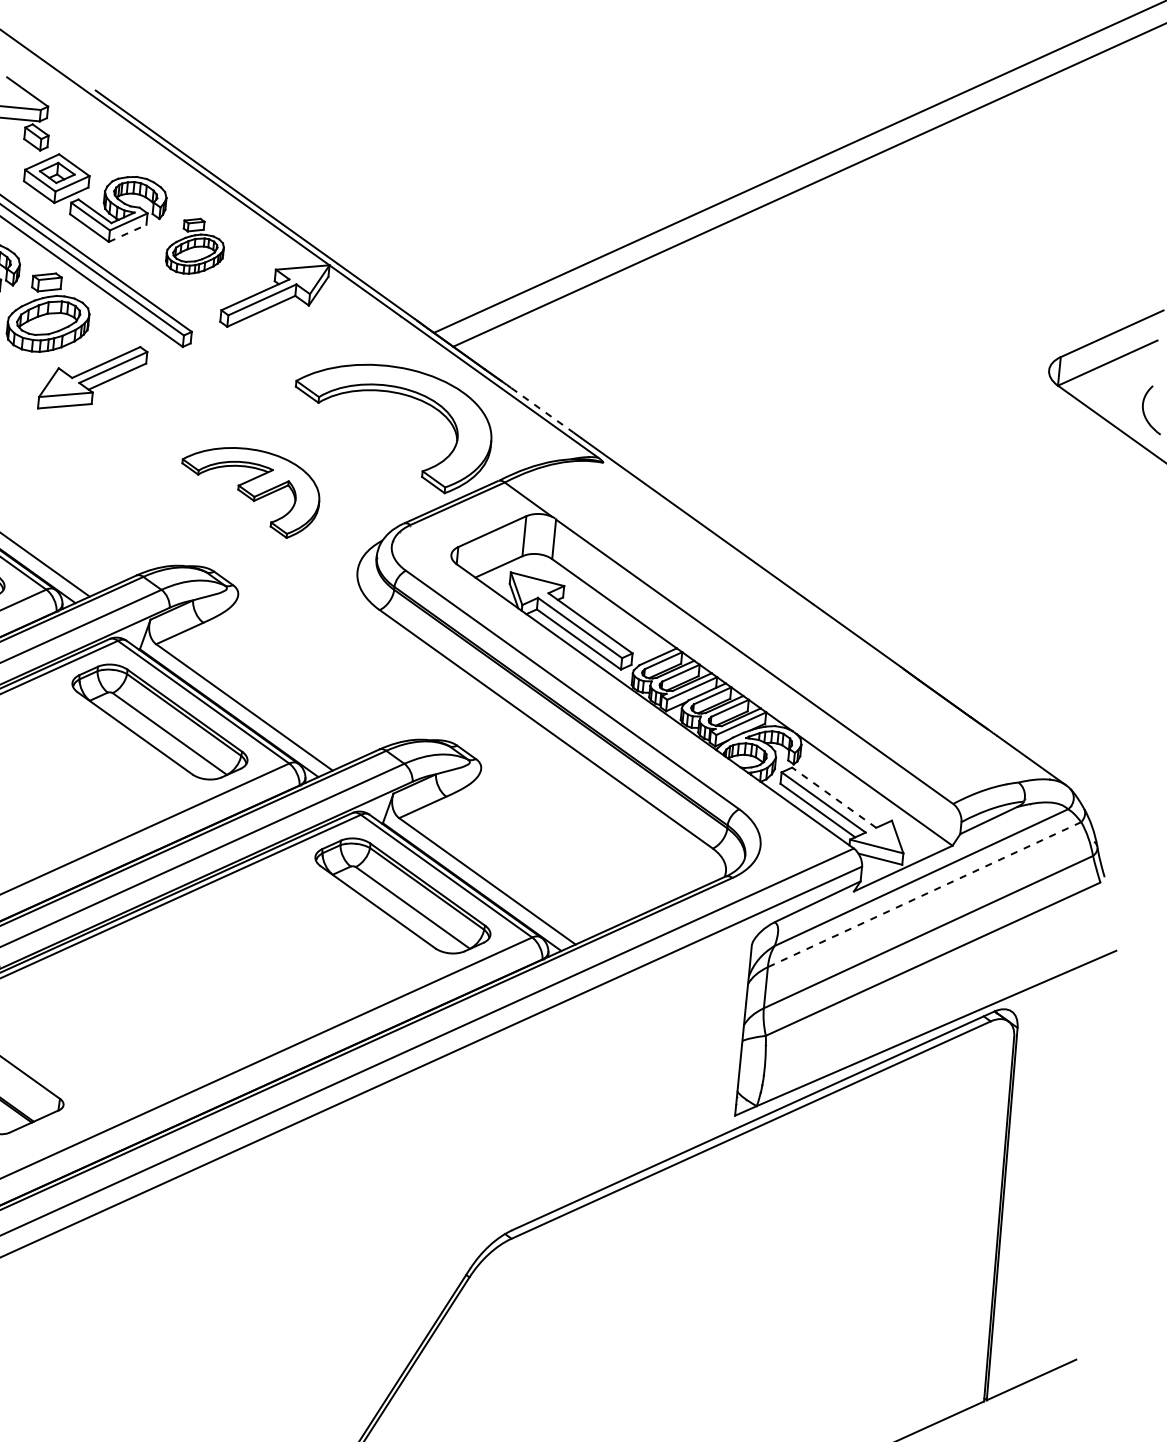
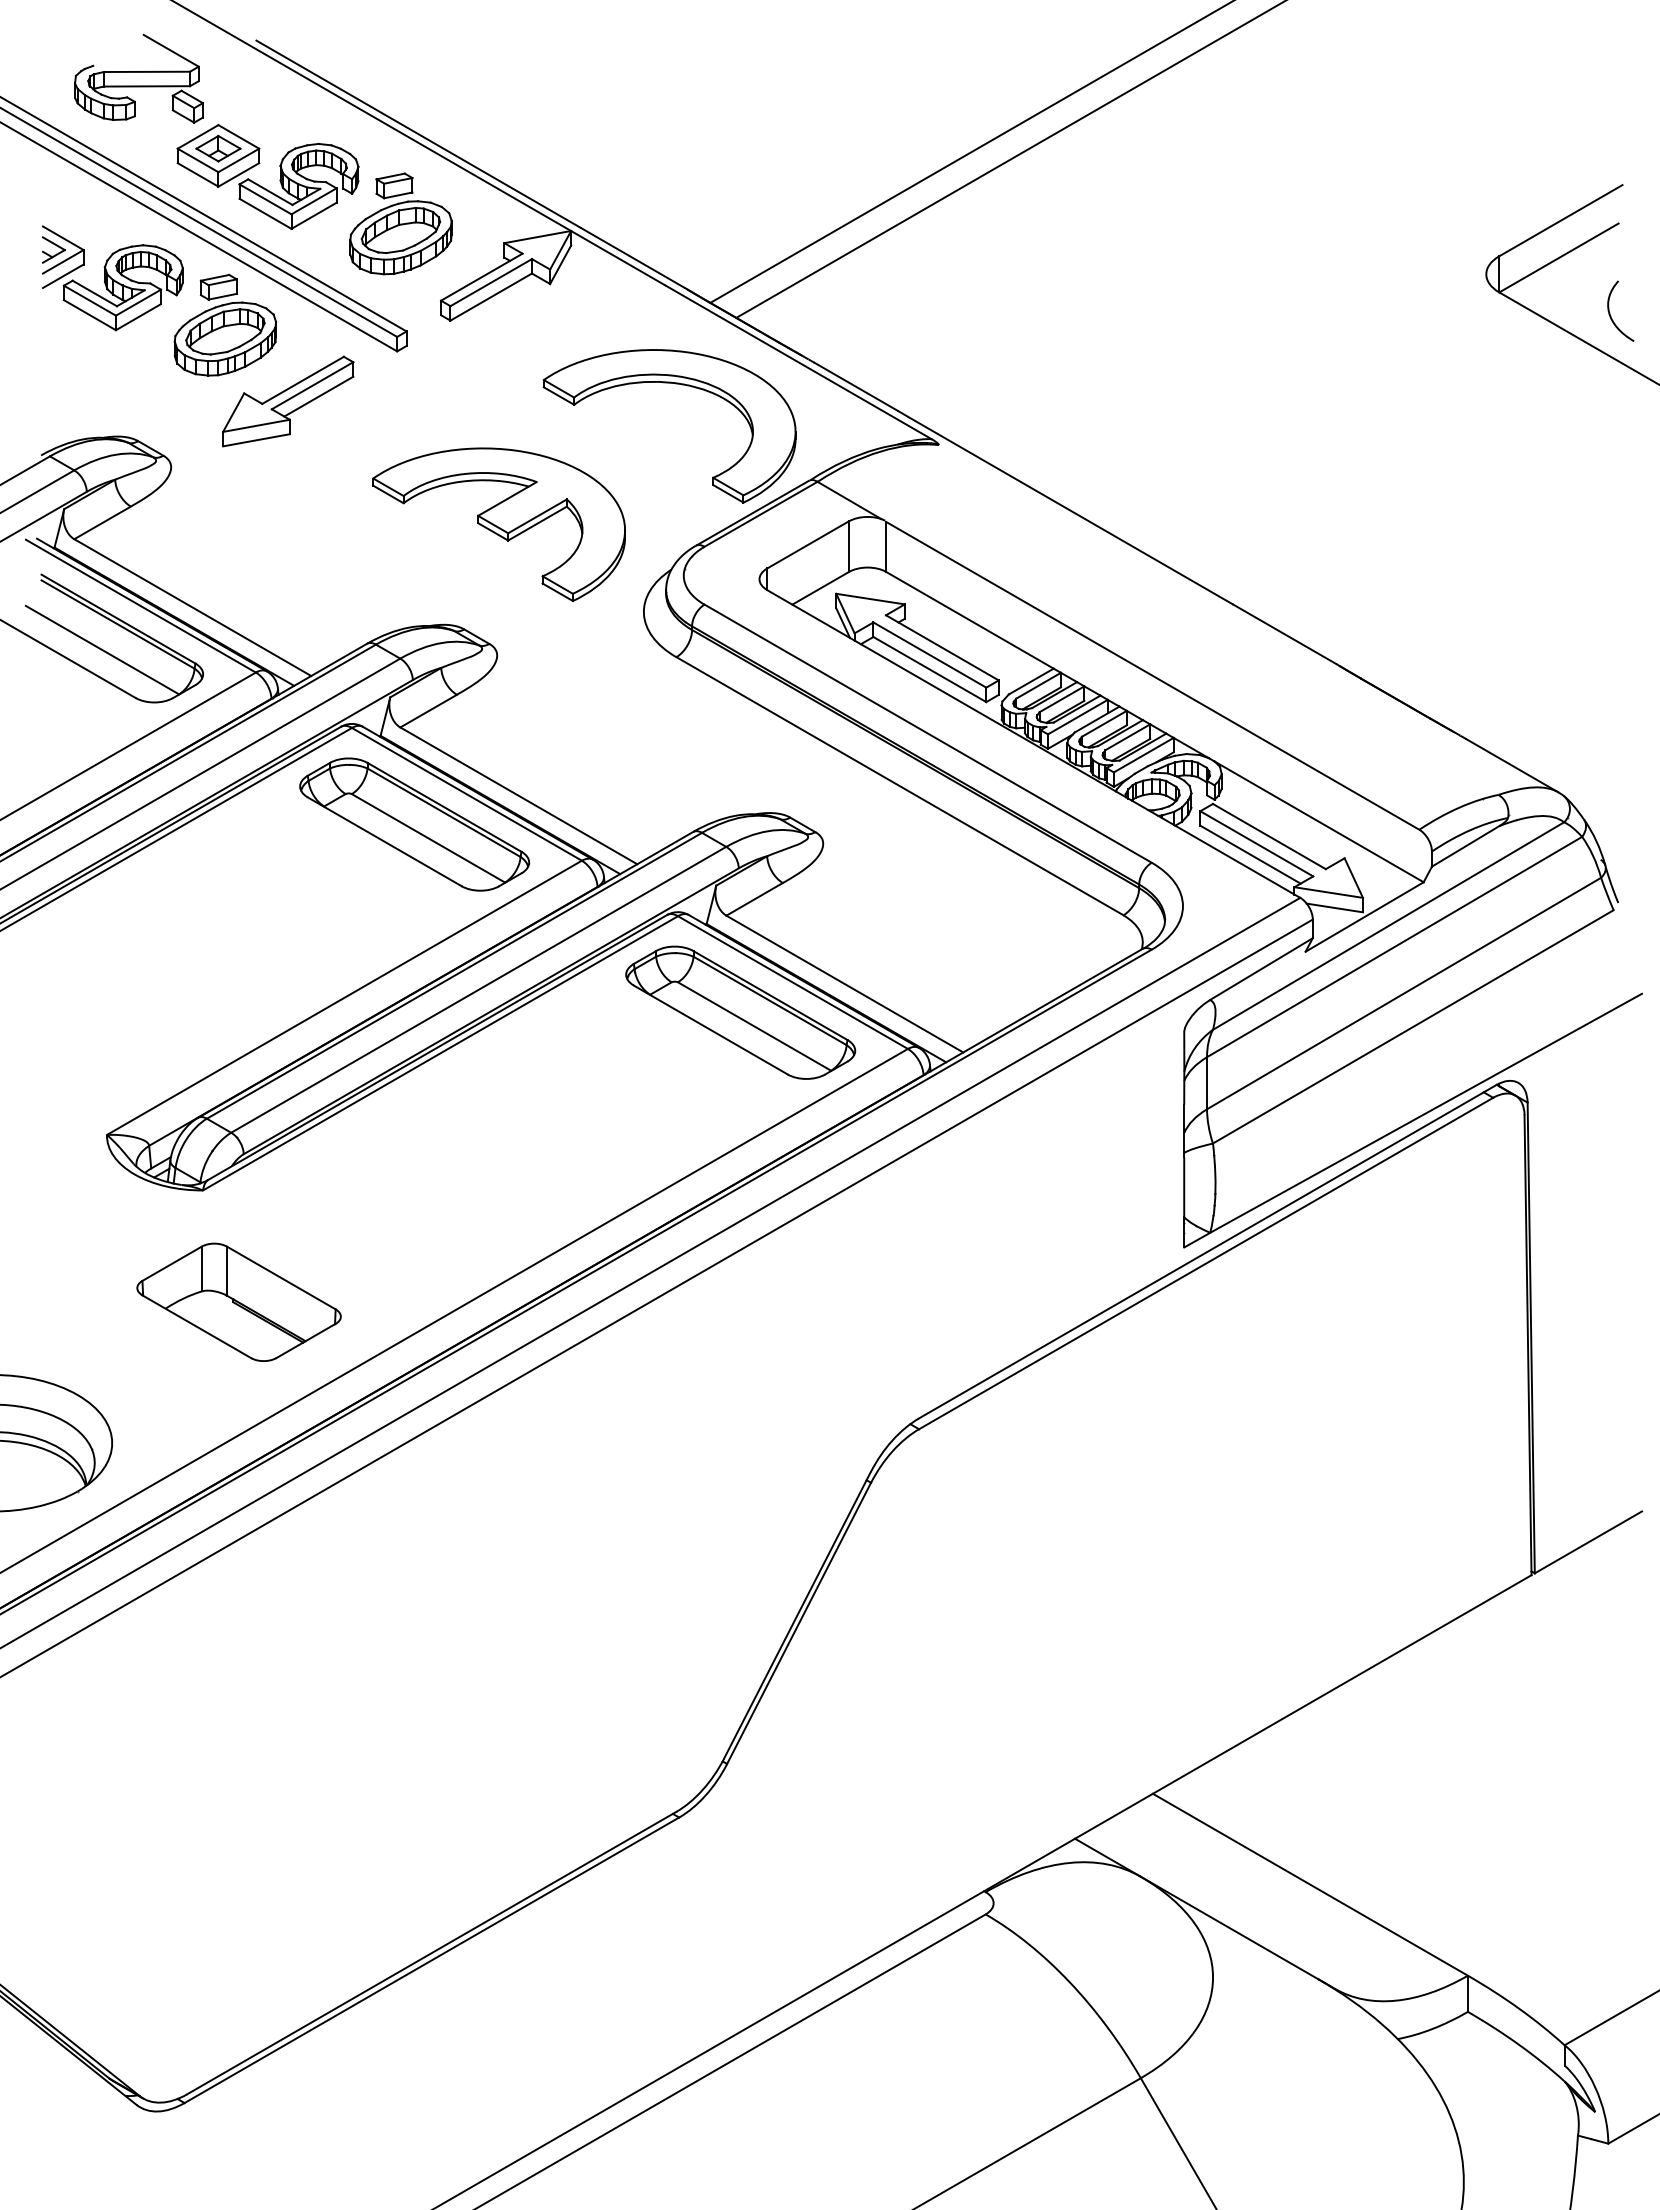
line: (128, 233) -> (314, 215), dashed -> solid
part: (195, 246) -> (400, 223), size x1.43
line: (542, 410) -> (856, 386), dashed -> solid
part: (249, 491) -> (498, 524), size x1.43
line: (833, 797) -> (1268, 836), dashed -> solid
line: (924, 895) -> (1394, 947), dashed -> solid

